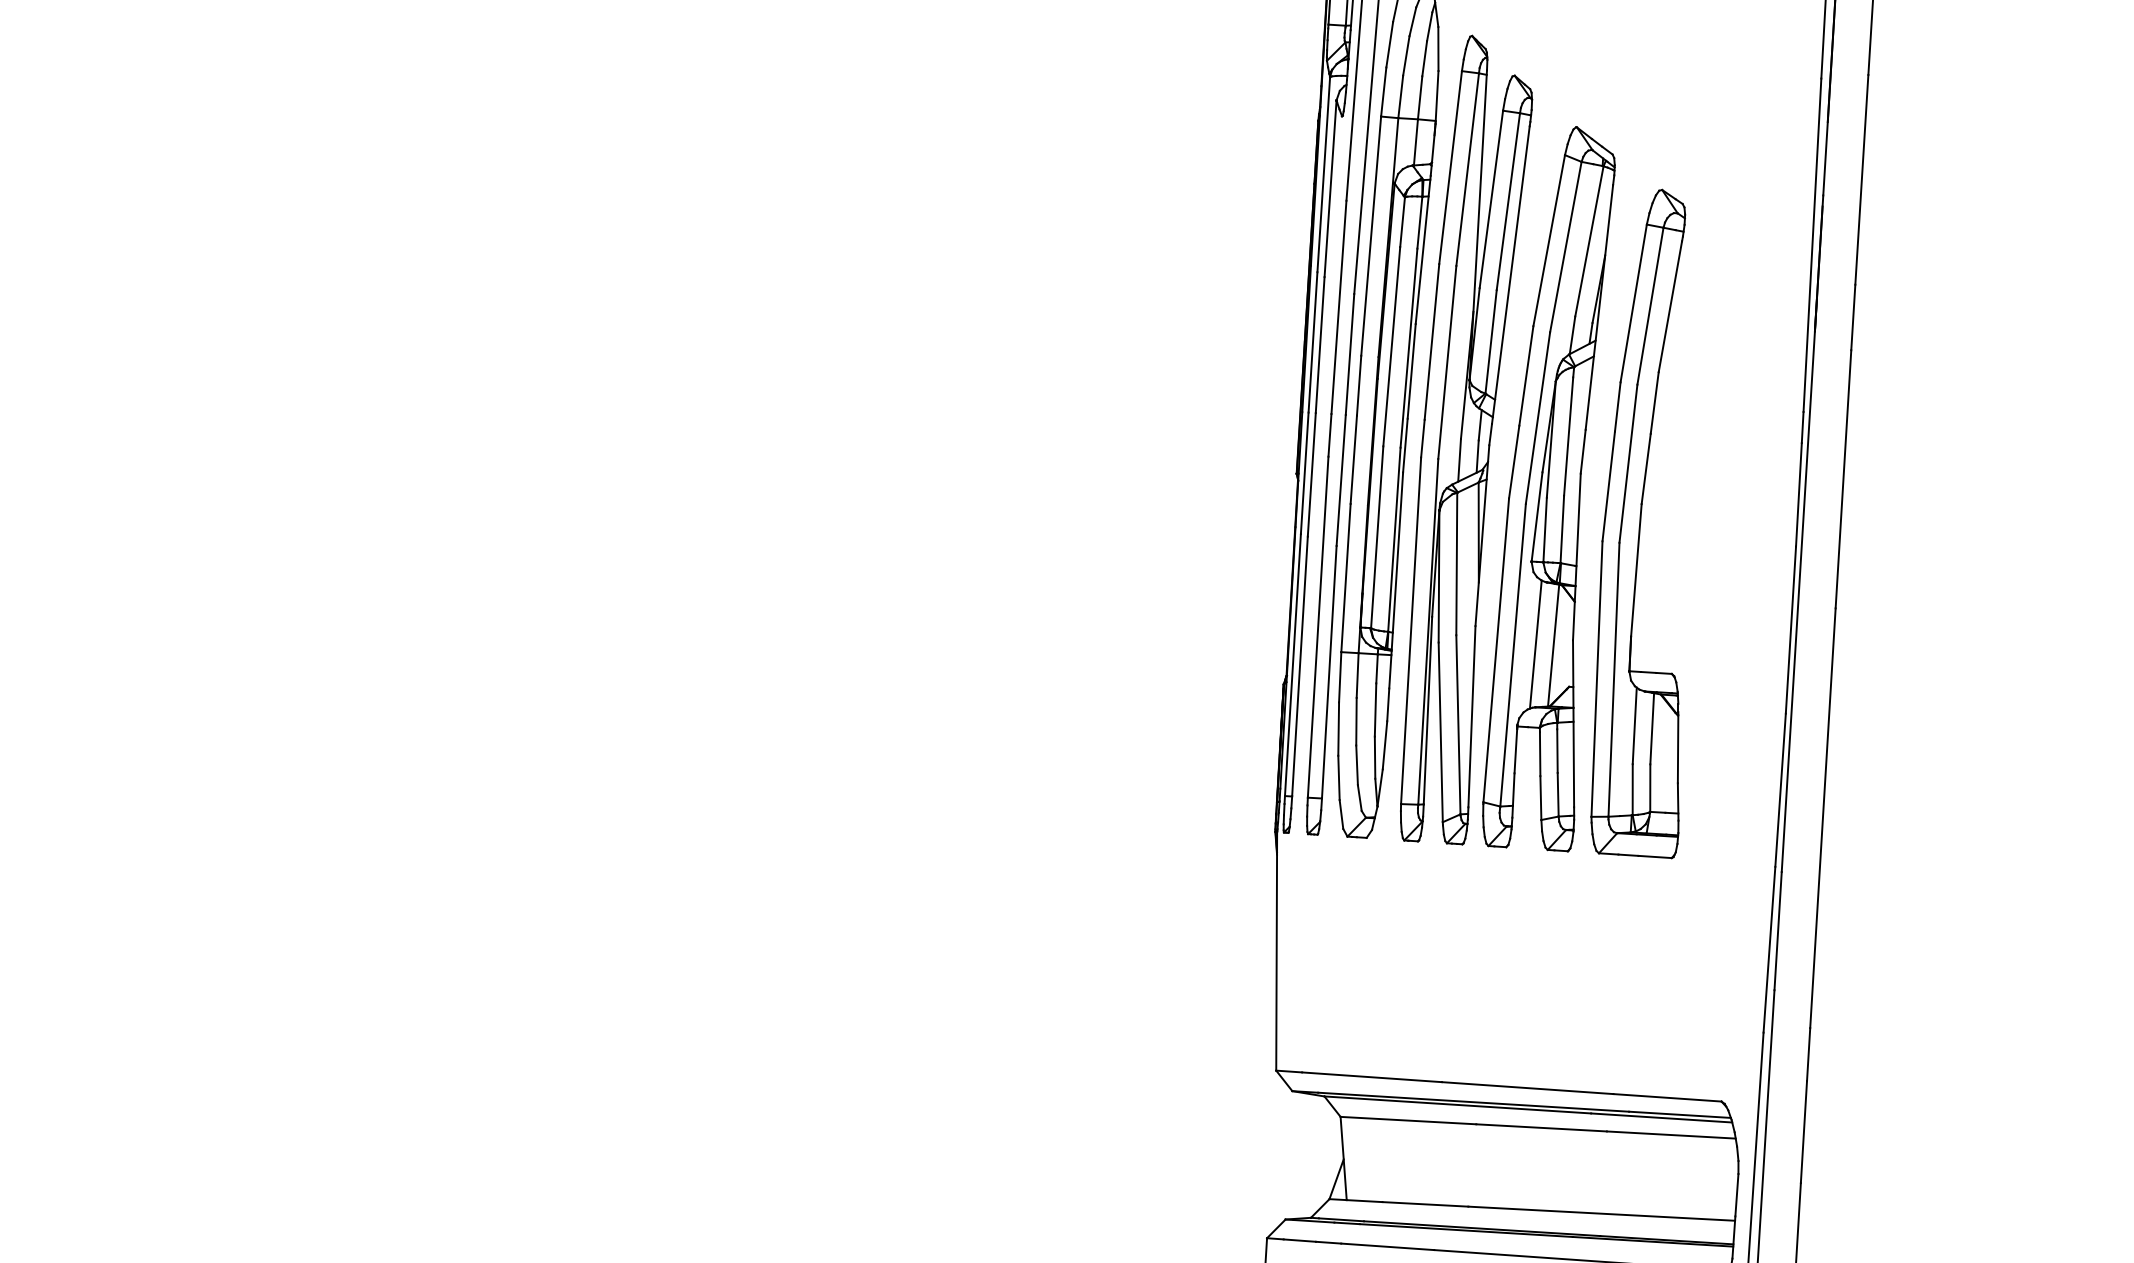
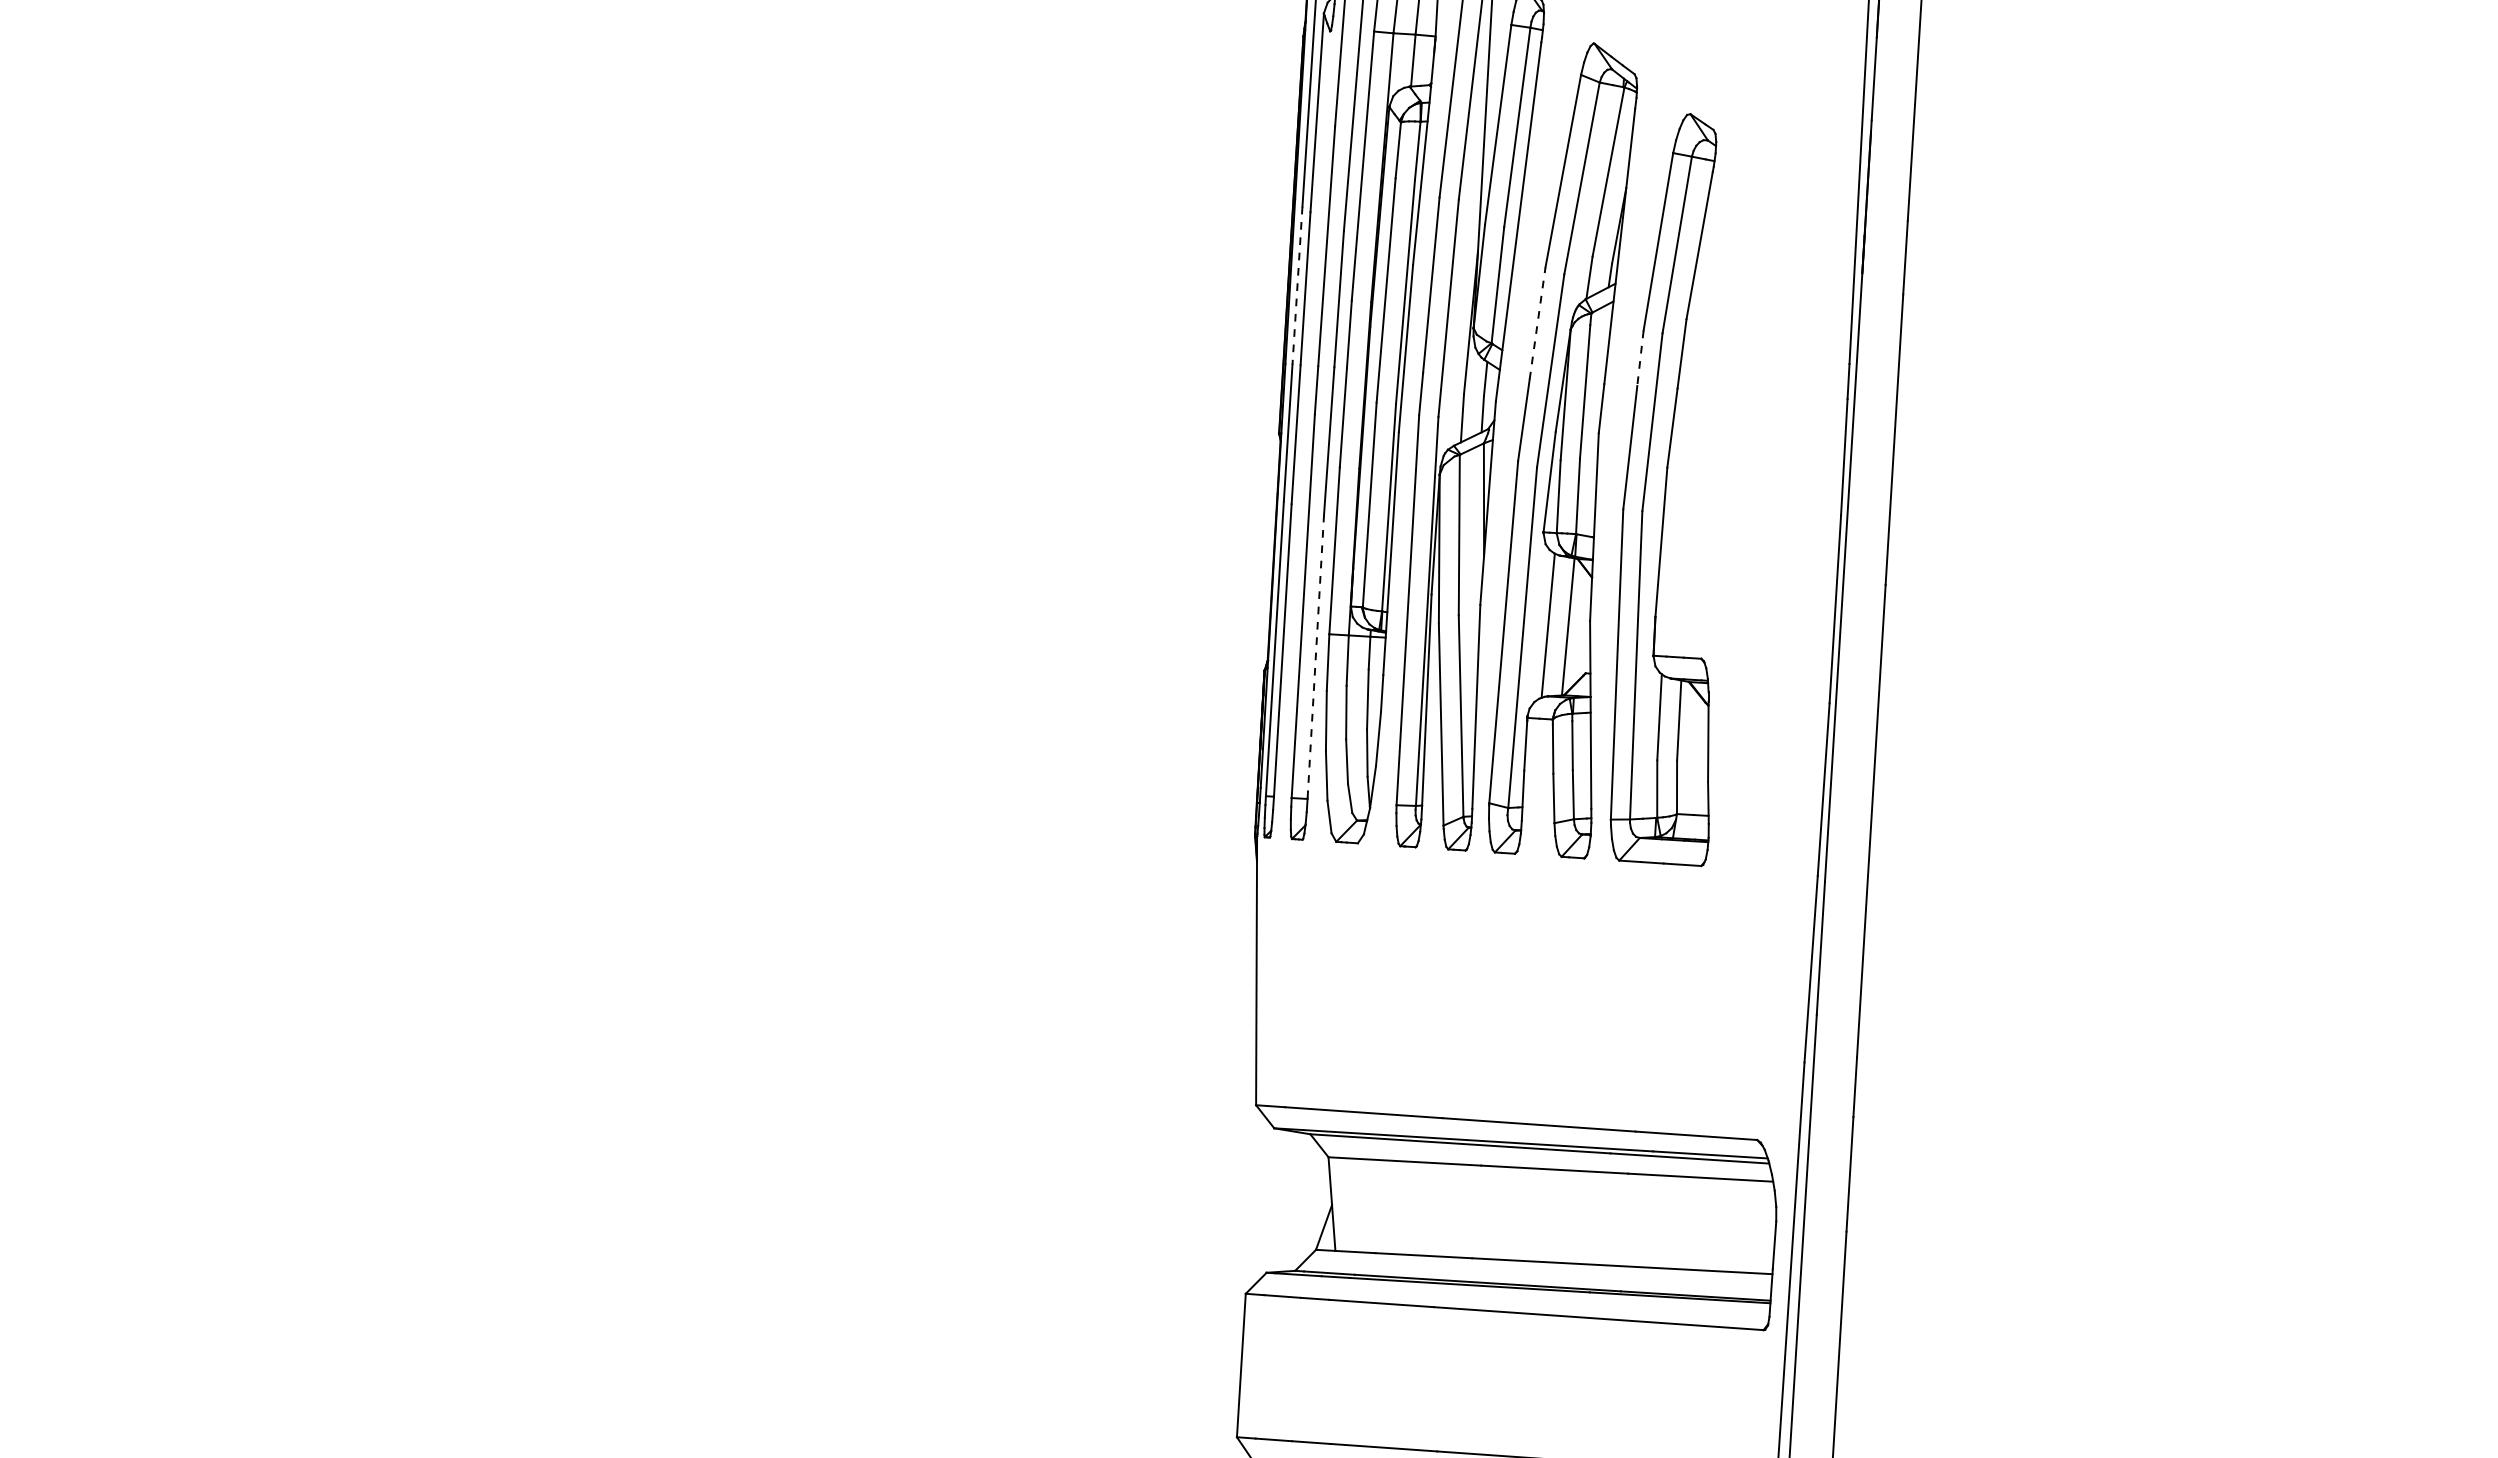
line: (1313, 343) -> (1297, 286), solid -> dashed
line: (1526, 376) -> (1537, 323), solid -> dashed
line: (1617, 407) -> (1640, 358), solid -> dashed
line: (1329, 672) -> (1315, 657), solid -> dashed

